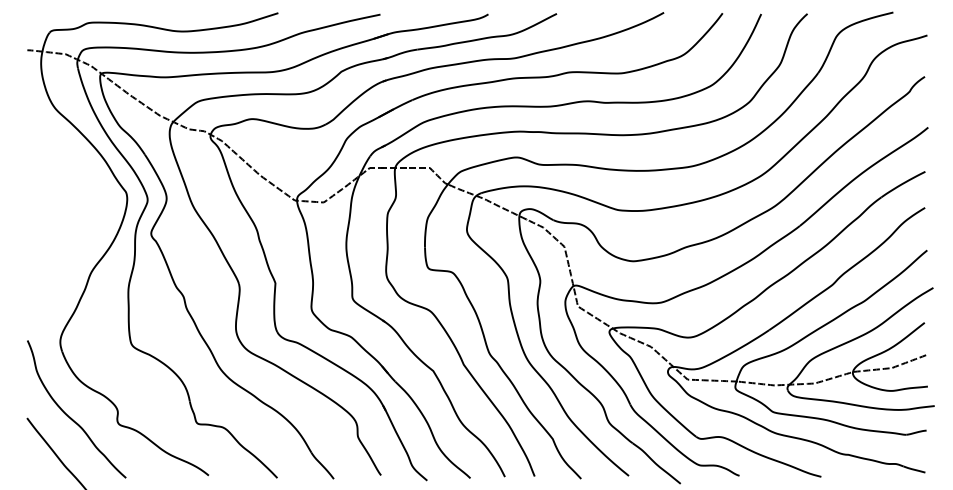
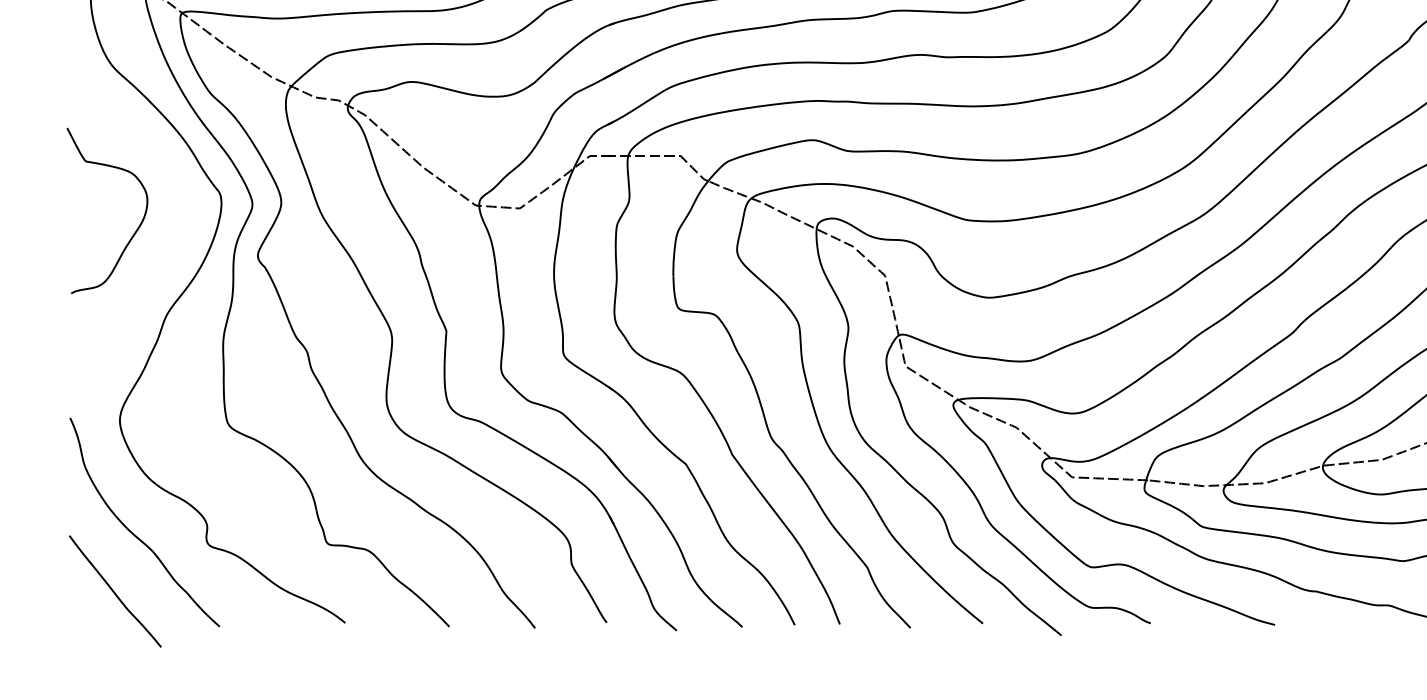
part: (70, 216) -> (135, 229), added

